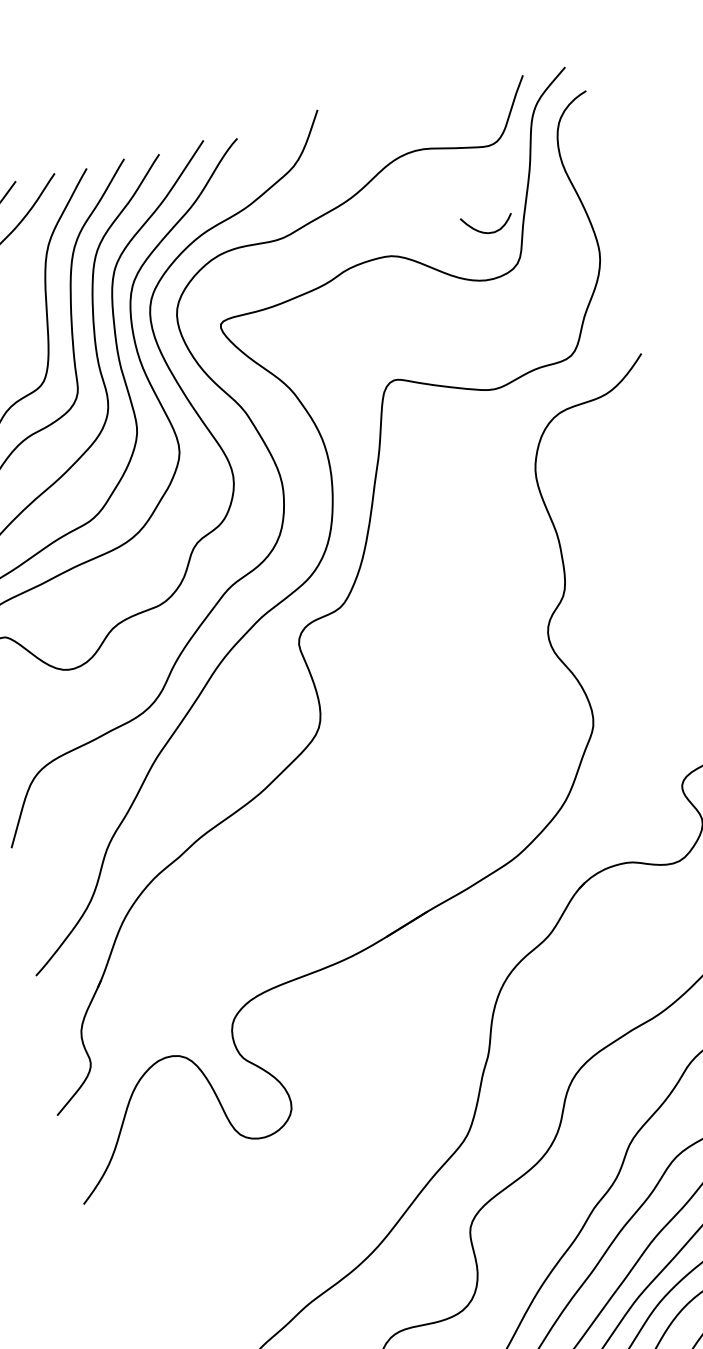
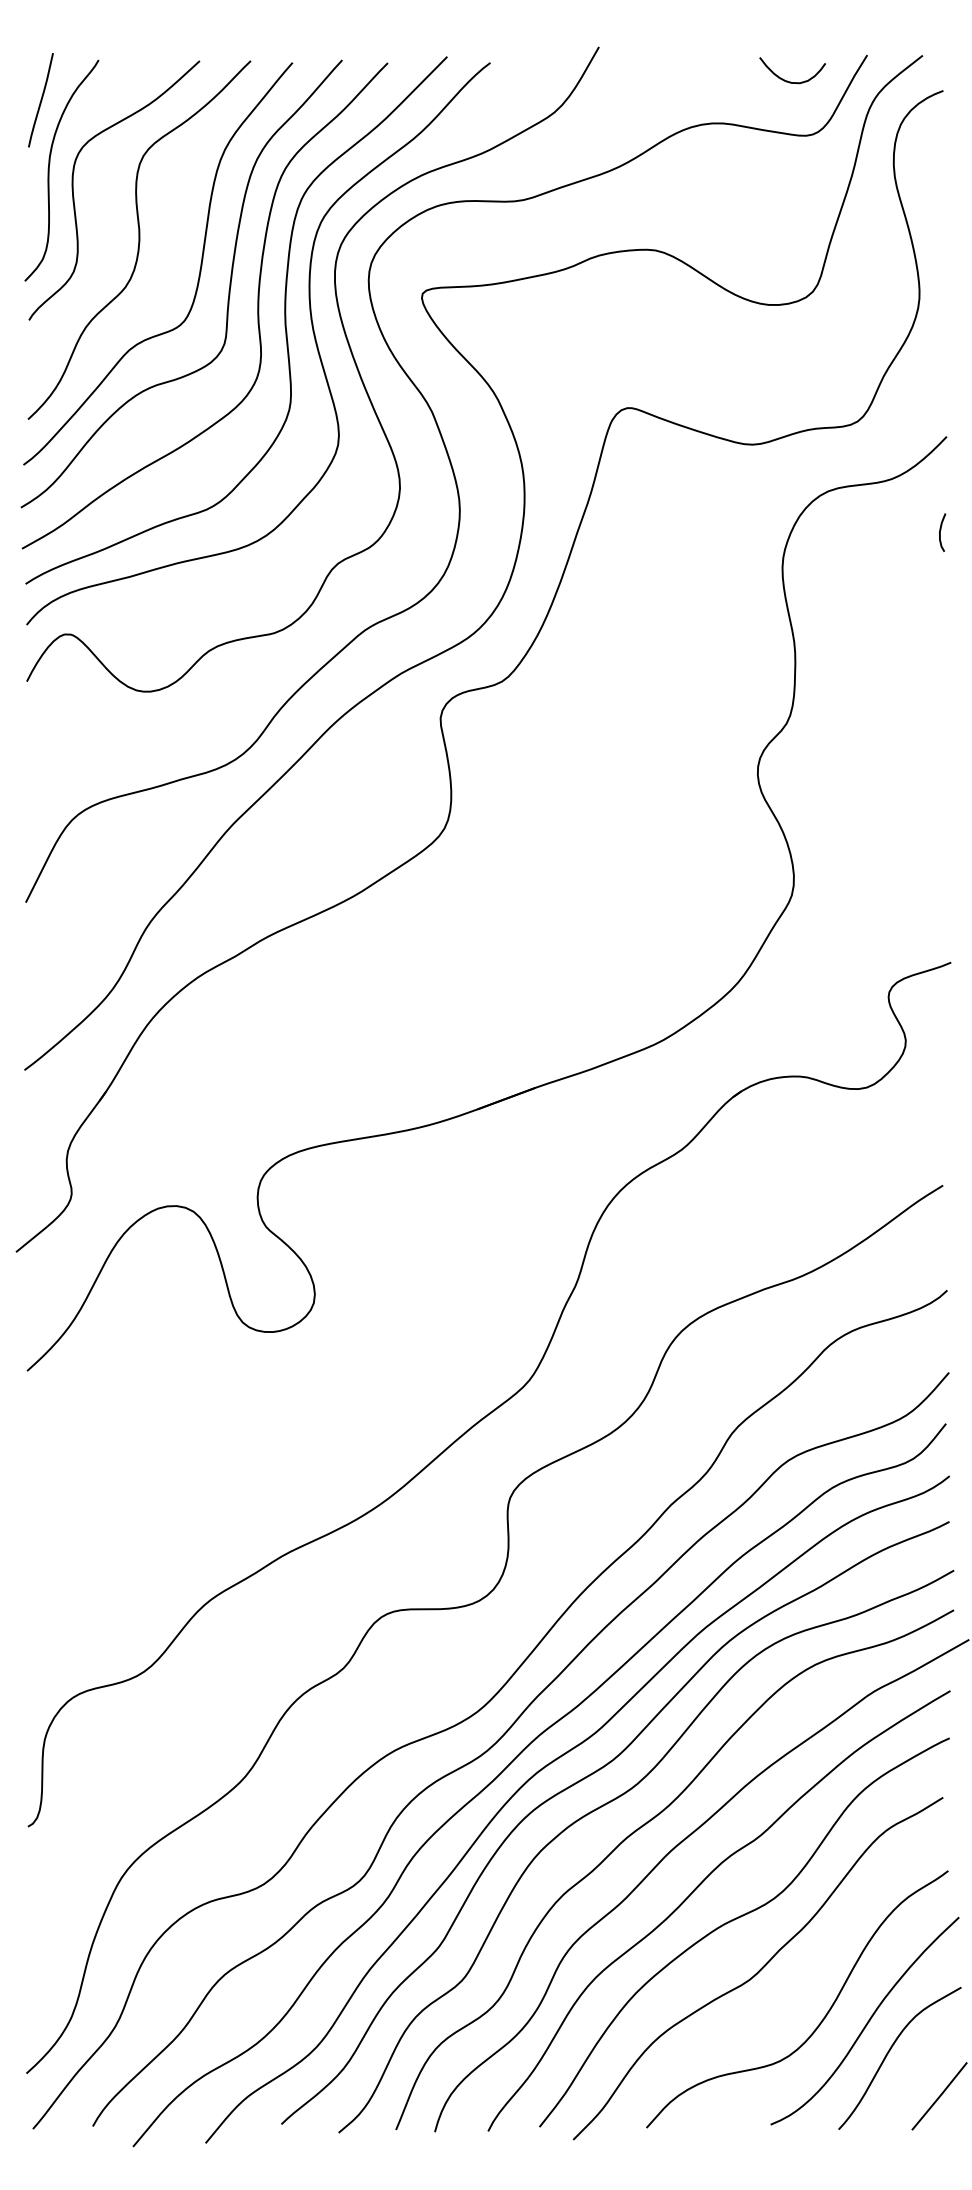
curve: (484, 232) -> (787, 80), moved
curve: (651, 427) -> (940, 532), added

